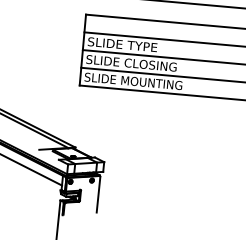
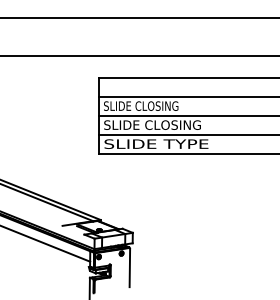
text: (122, 44) -> (141, 105), SLIDE TYPE -> SLIDE CLOSING
text: (133, 80) -> (156, 143), SLIDE MOUNTING -> SLIDE TYPE

